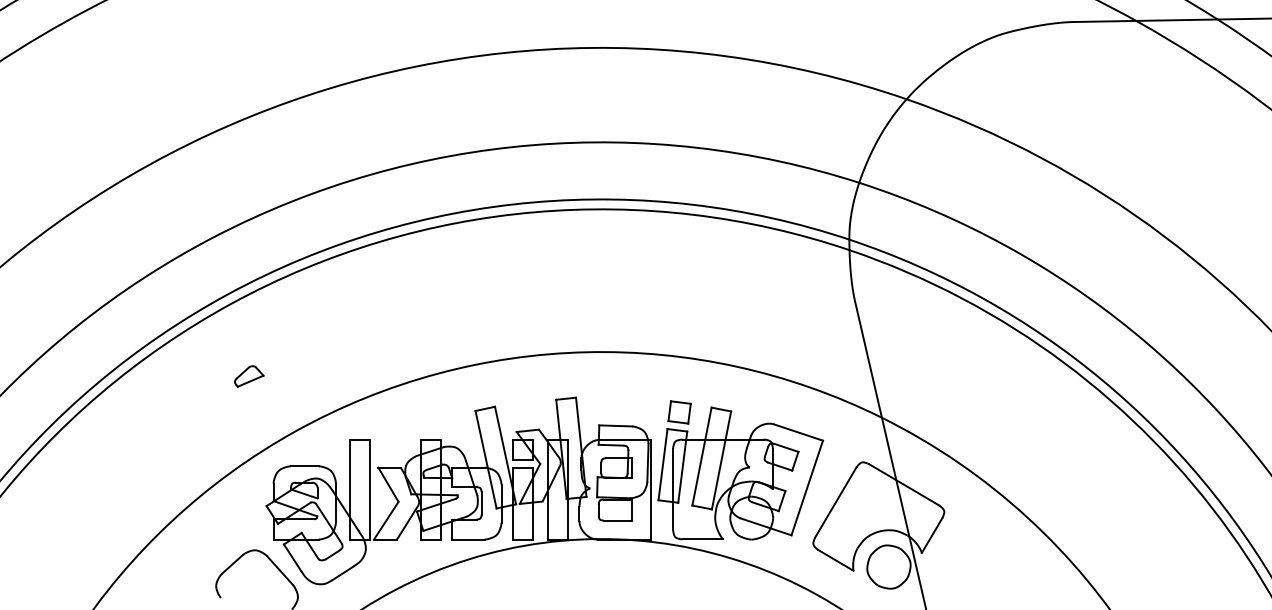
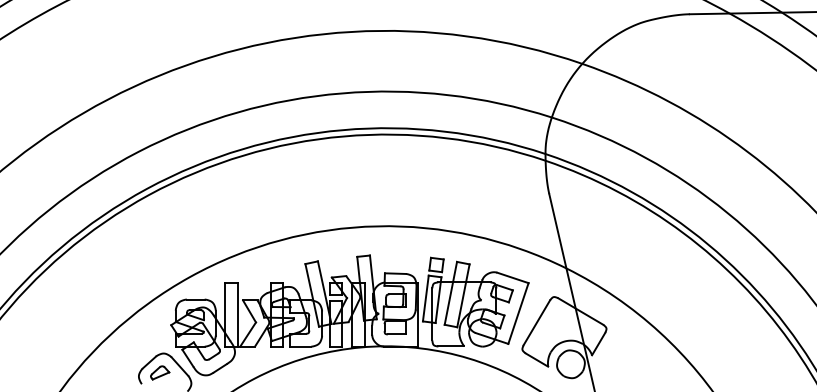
part: (249, 375) -> (160, 372), moved

